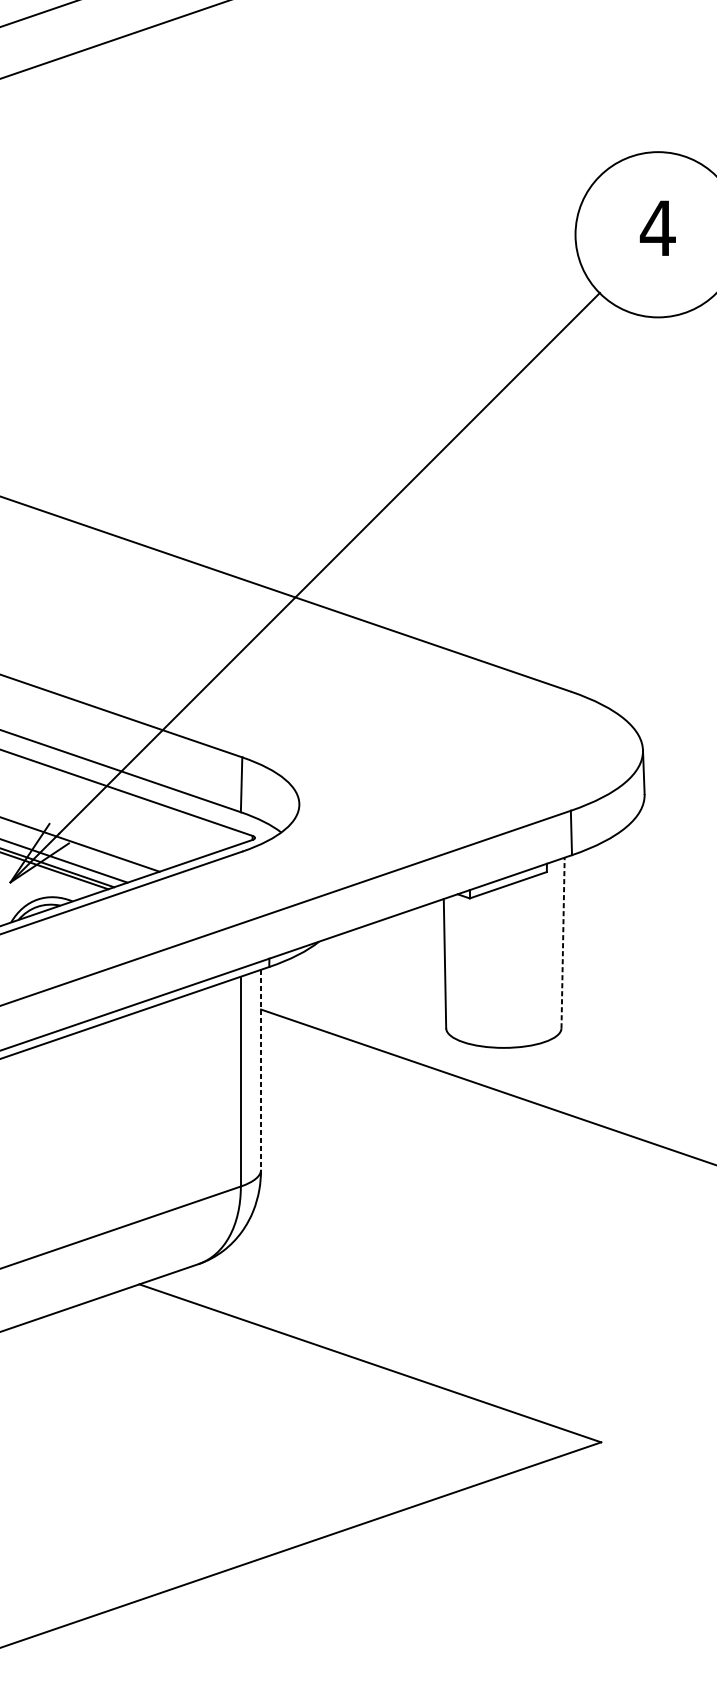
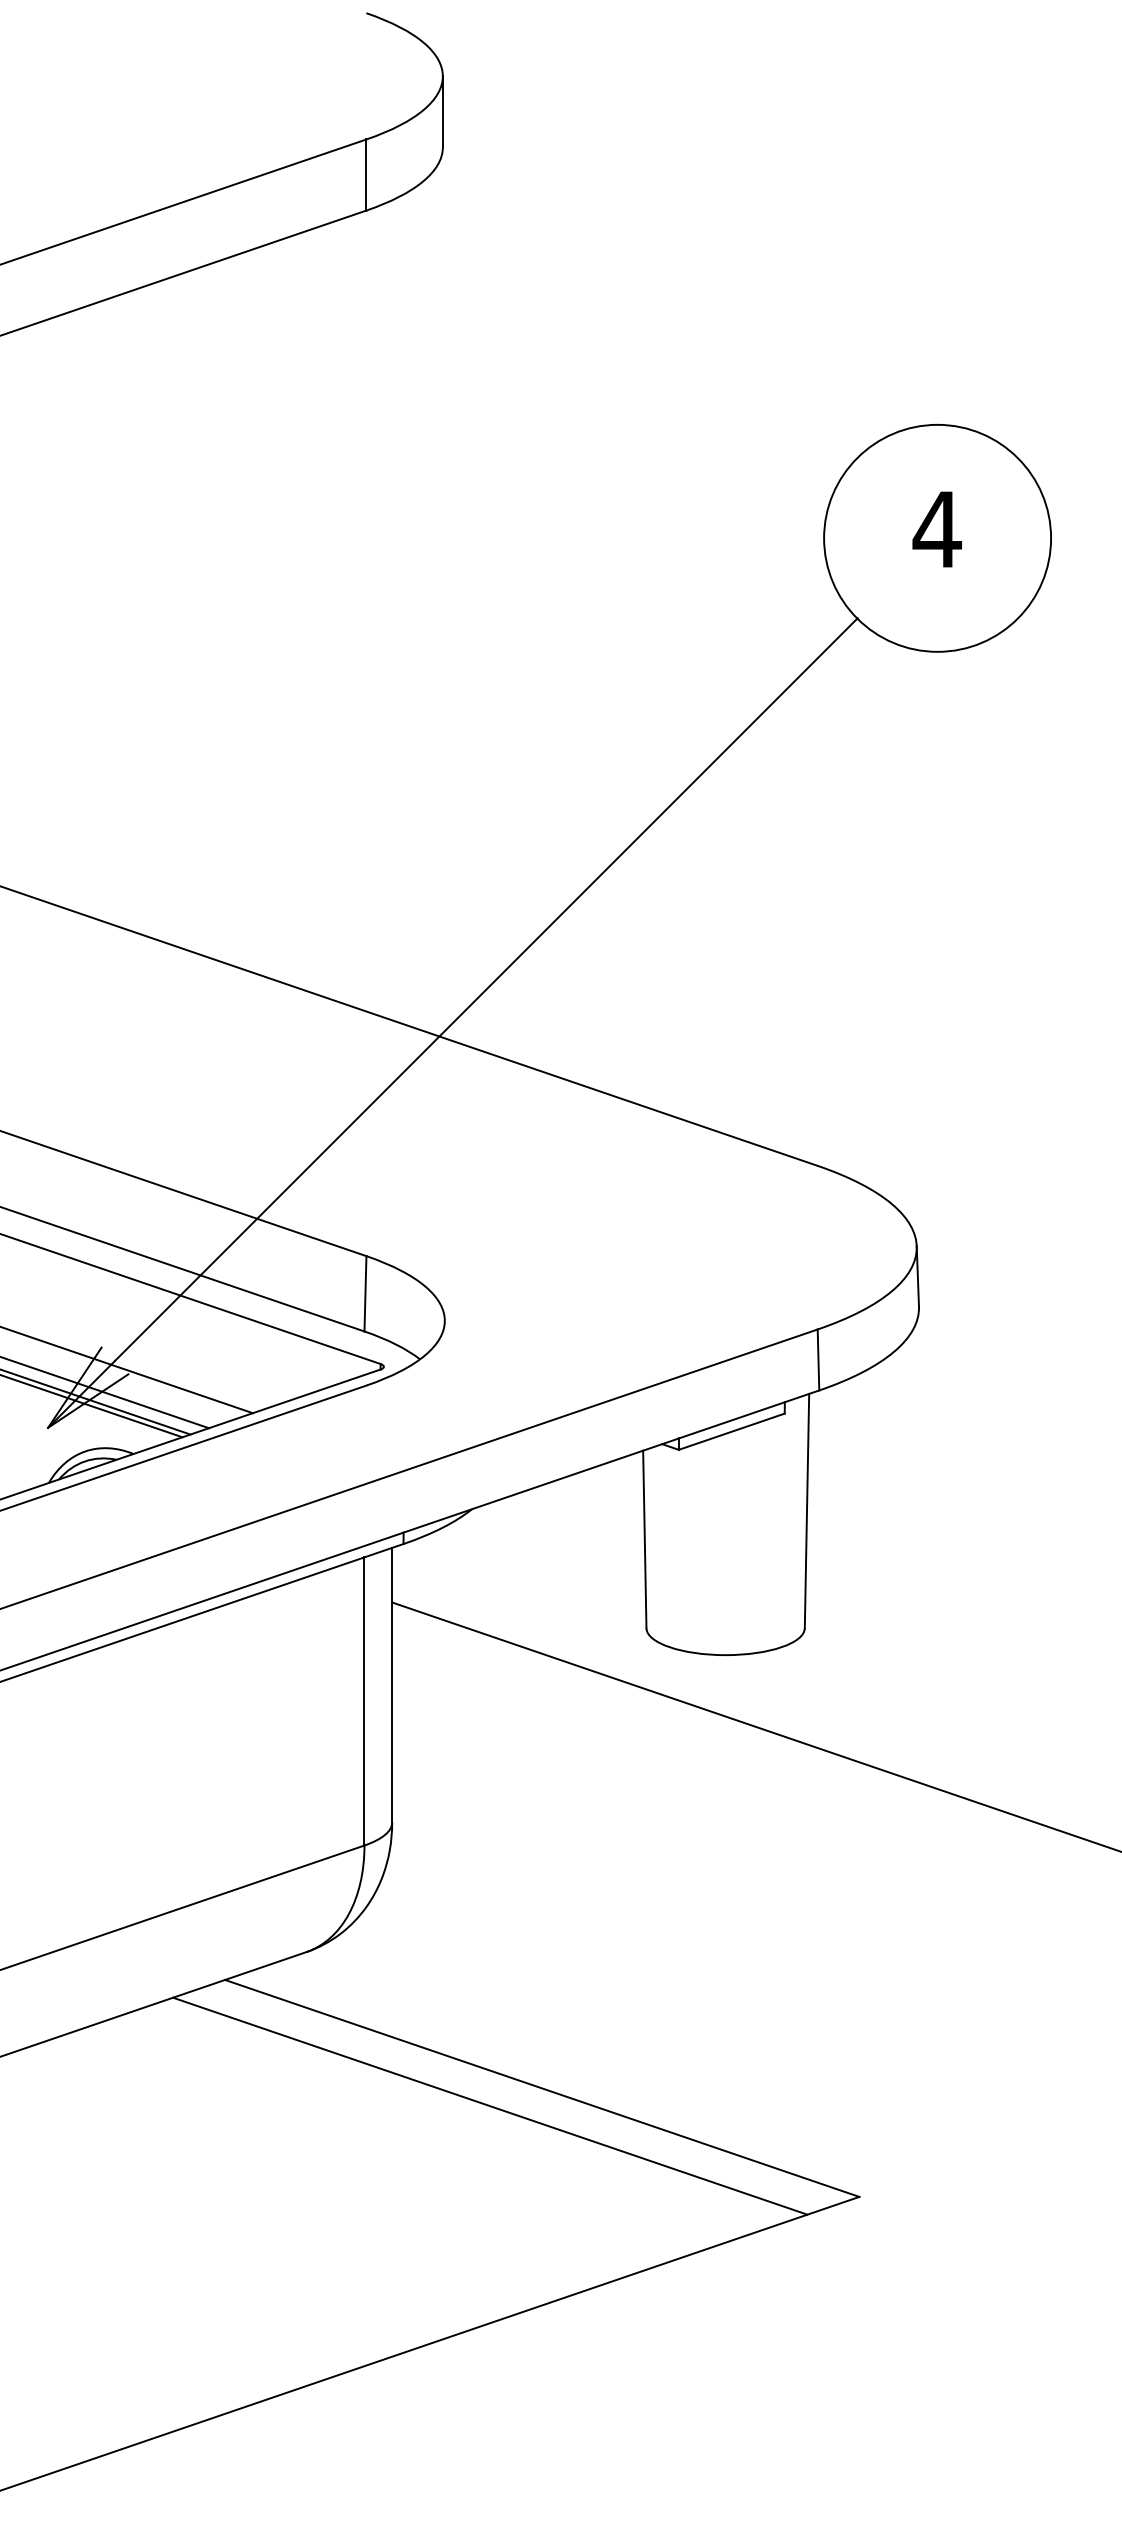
line: (563, 942) -> (807, 1510), dashed -> solid
line: (261, 1070) -> (392, 1685), dashed -> solid
line: (332, 1375) -> (490, 2105), added

